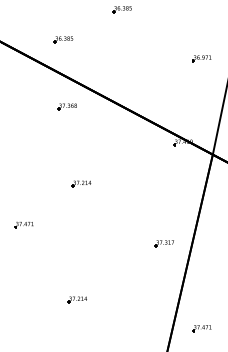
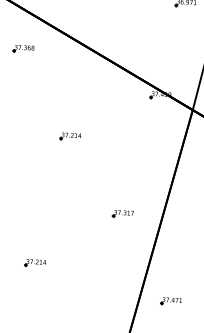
part: (66, 106) -> (22, 48), moved
part: (81, 183) -> (70, 136), moved
part: (163, 243) -> (122, 213), moved

